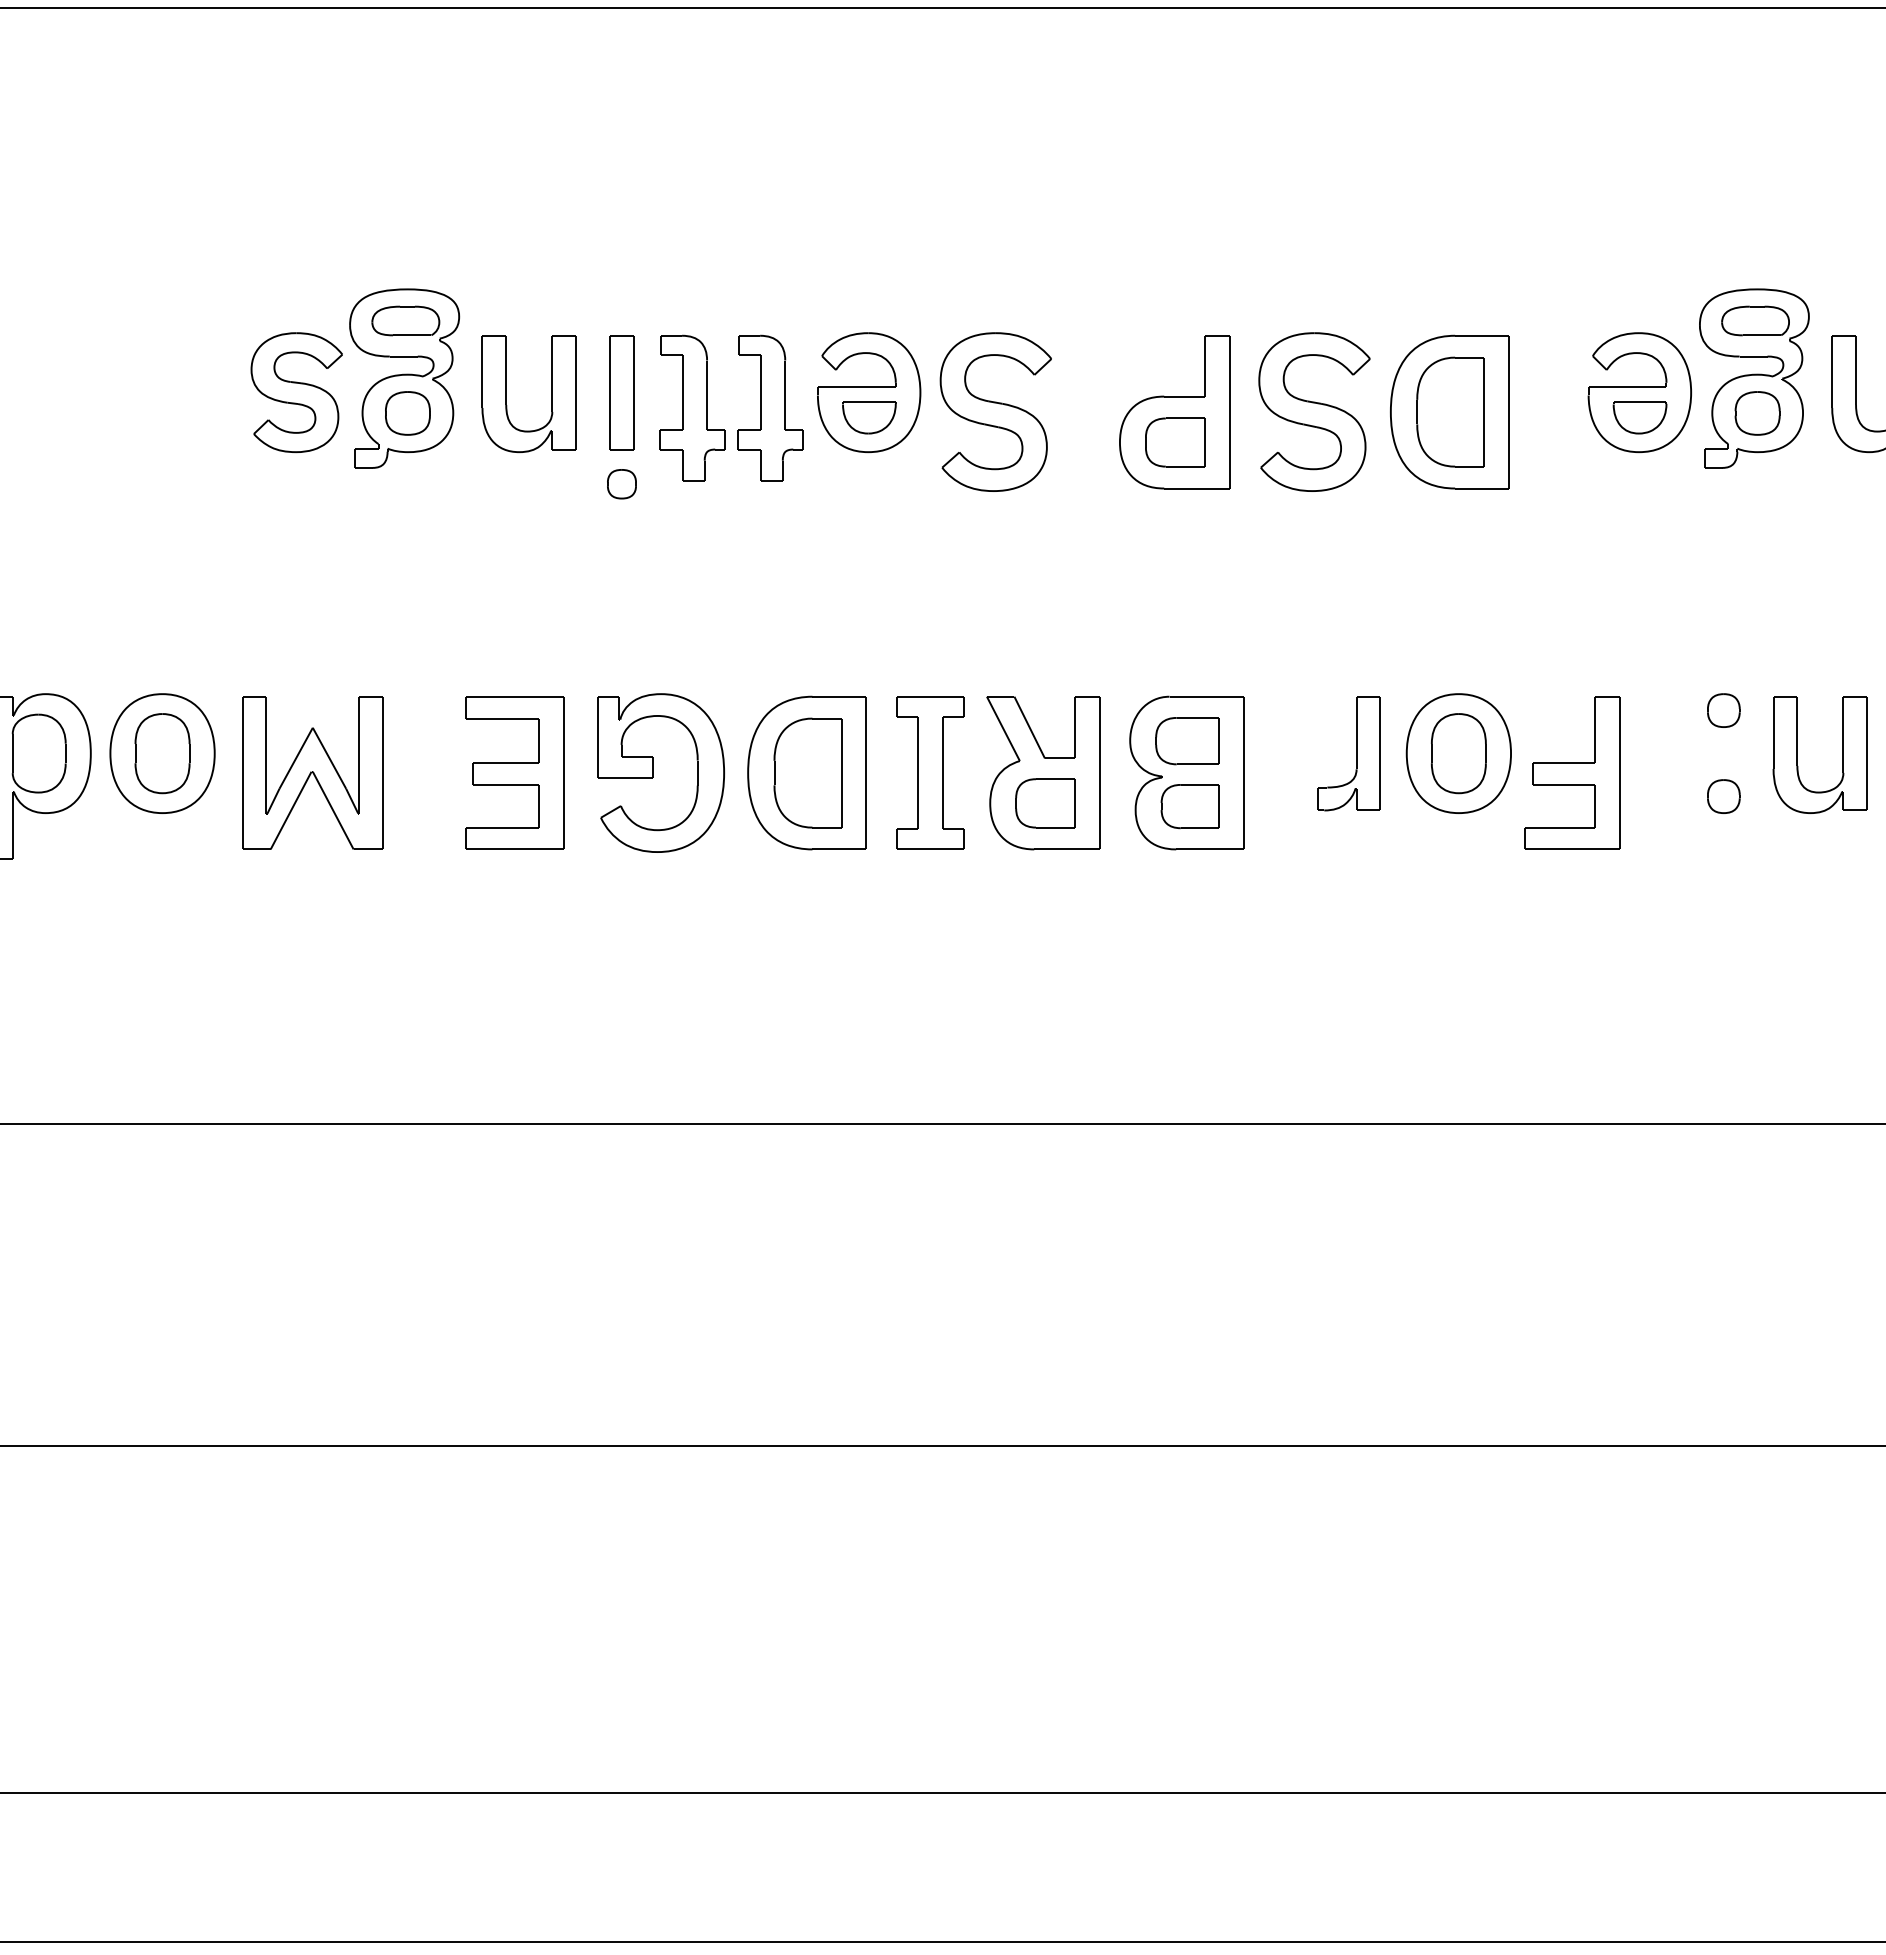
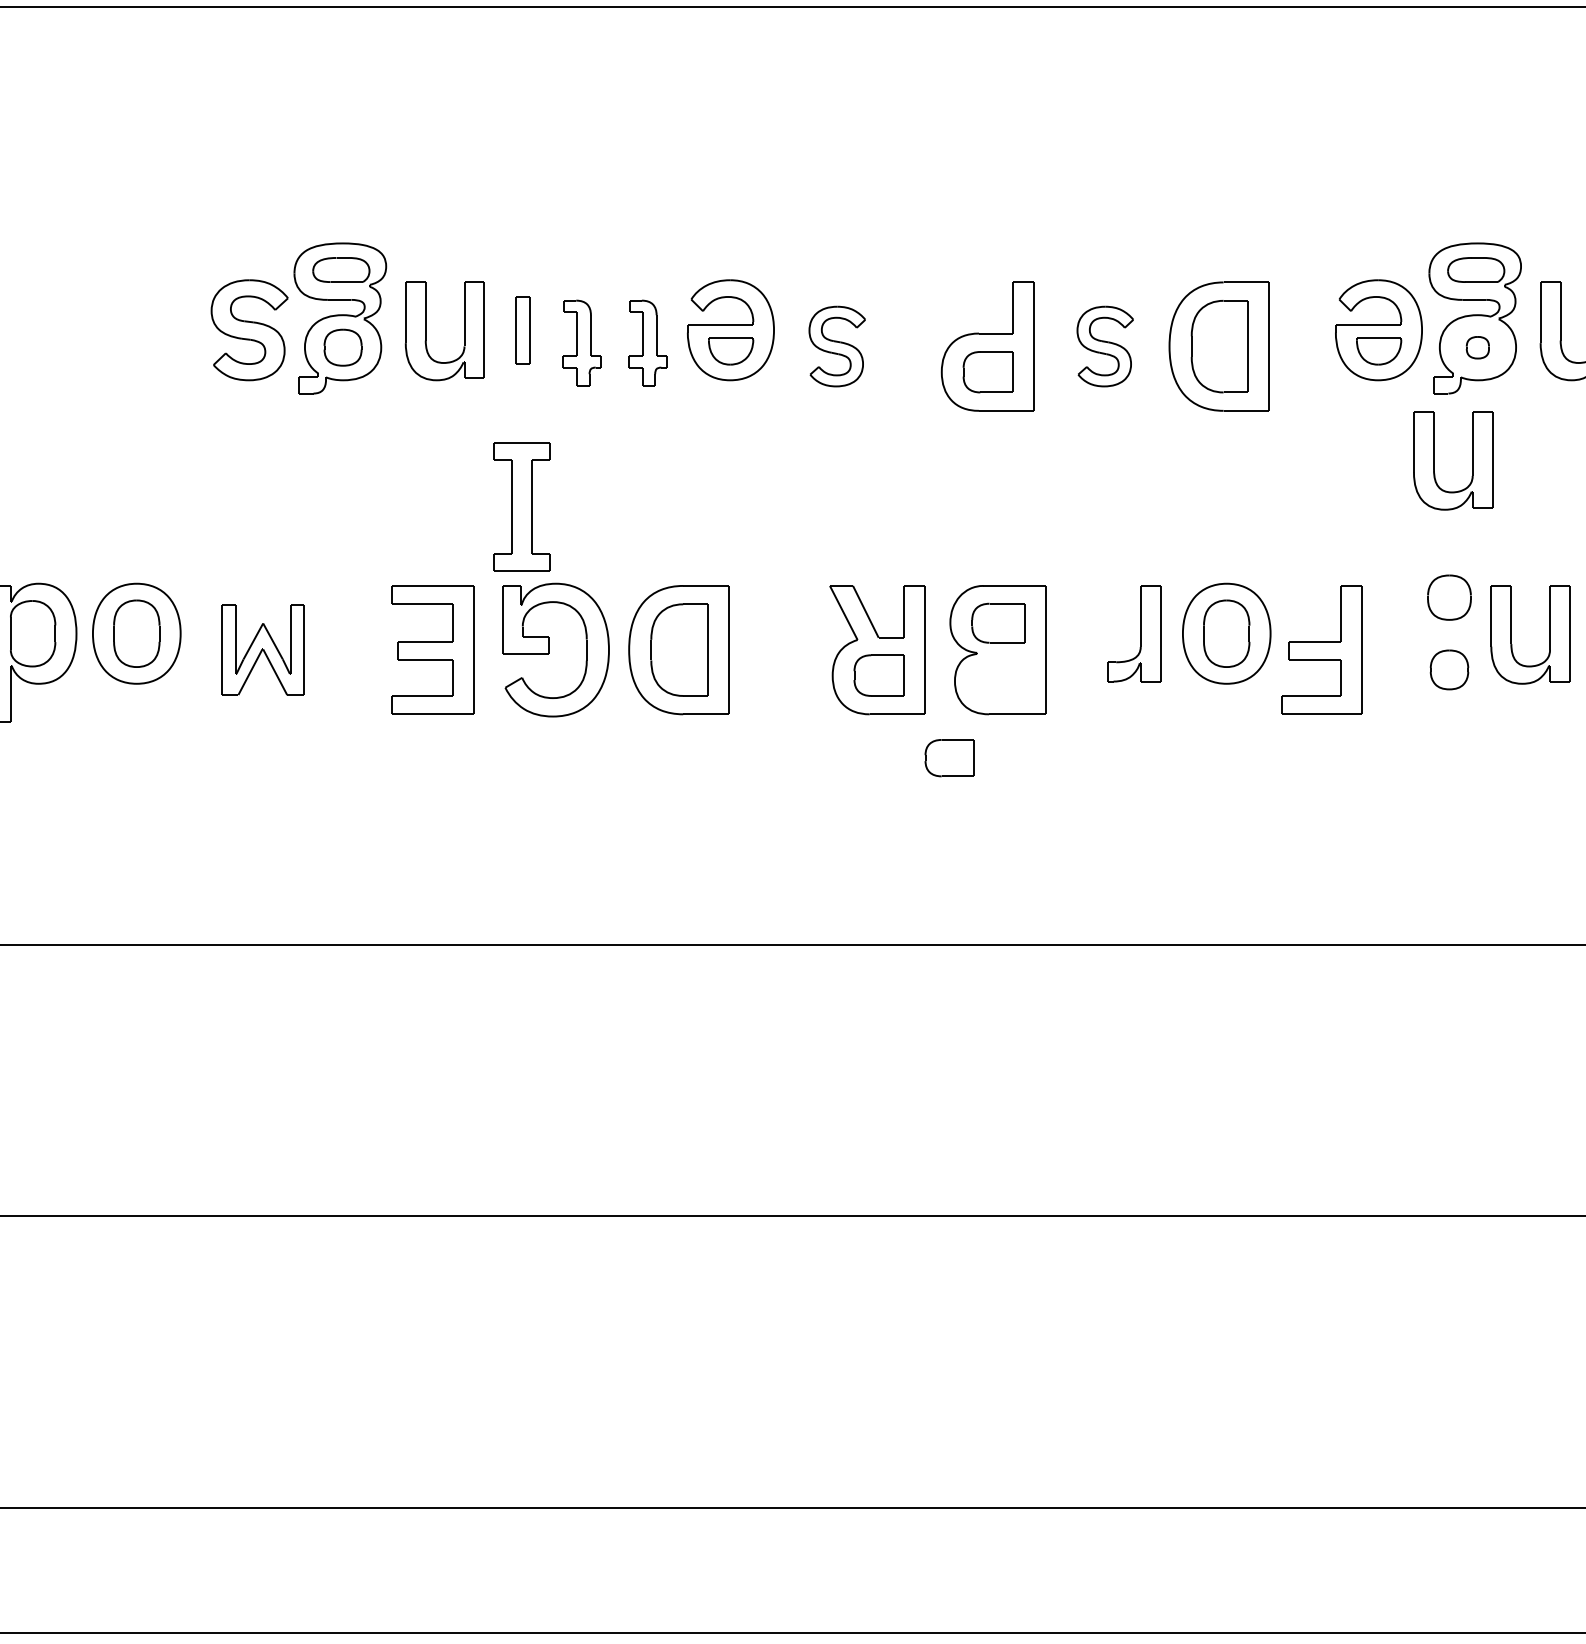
part: (621, 392) -> (522, 330), size x0.7
part: (692, 407) -> (582, 342), size x0.7
part: (770, 407) -> (647, 342), size x0.7
part: (995, 411) -> (837, 346), size x0.6
part: (1314, 411) -> (1105, 346), size x0.6
part: (1757, 413) -> (1477, 347), size x0.6
part: (621, 484) -> (522, 407), removed
part: (1705, 547) -> (1434, 460), added
part: (1723, 710) -> (1449, 597), size x1.6
part: (312, 772) -> (262, 649), size x0.7
part: (930, 772) -> (521, 506), moved
part: (1723, 796) -> (1449, 669), size x1.4
part: (1189, 806) -> (948, 758), moved

